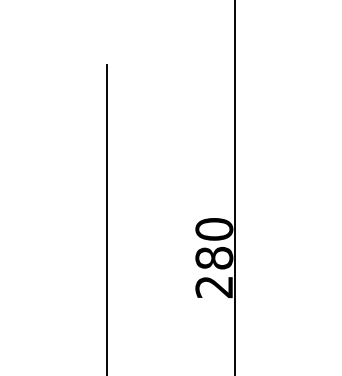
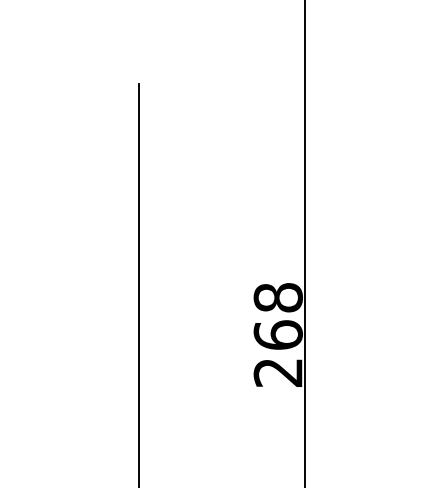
text: (213, 243) -> (277, 316), 280 -> 268

